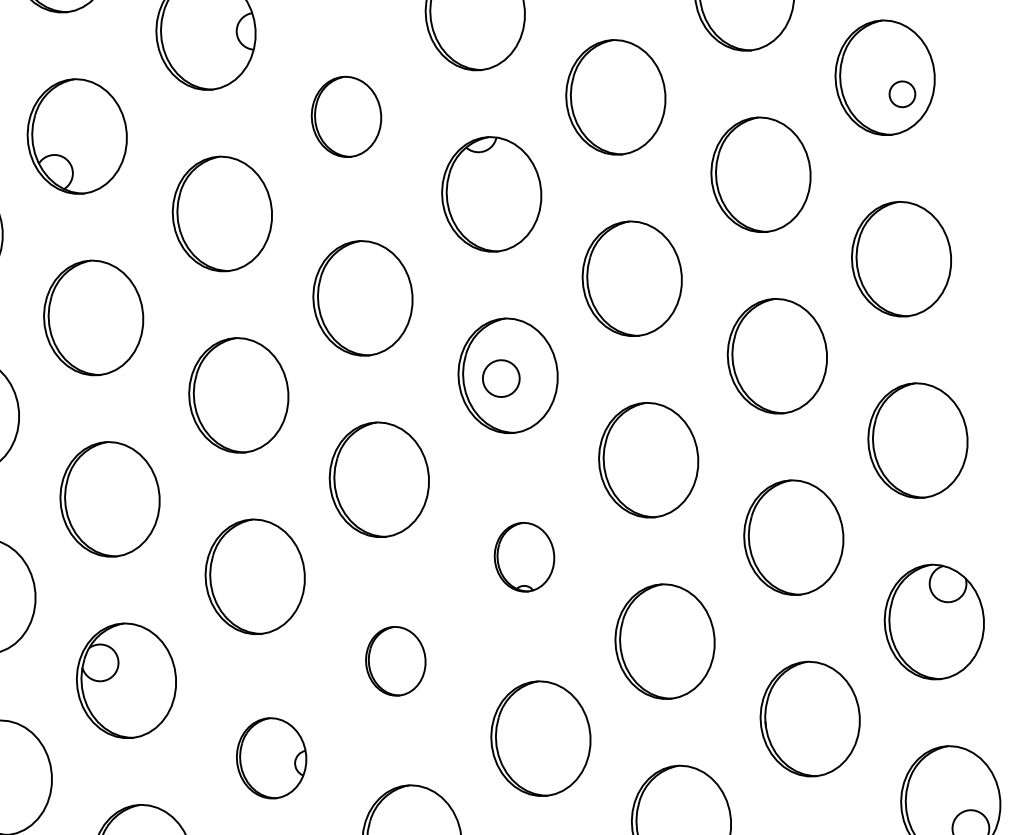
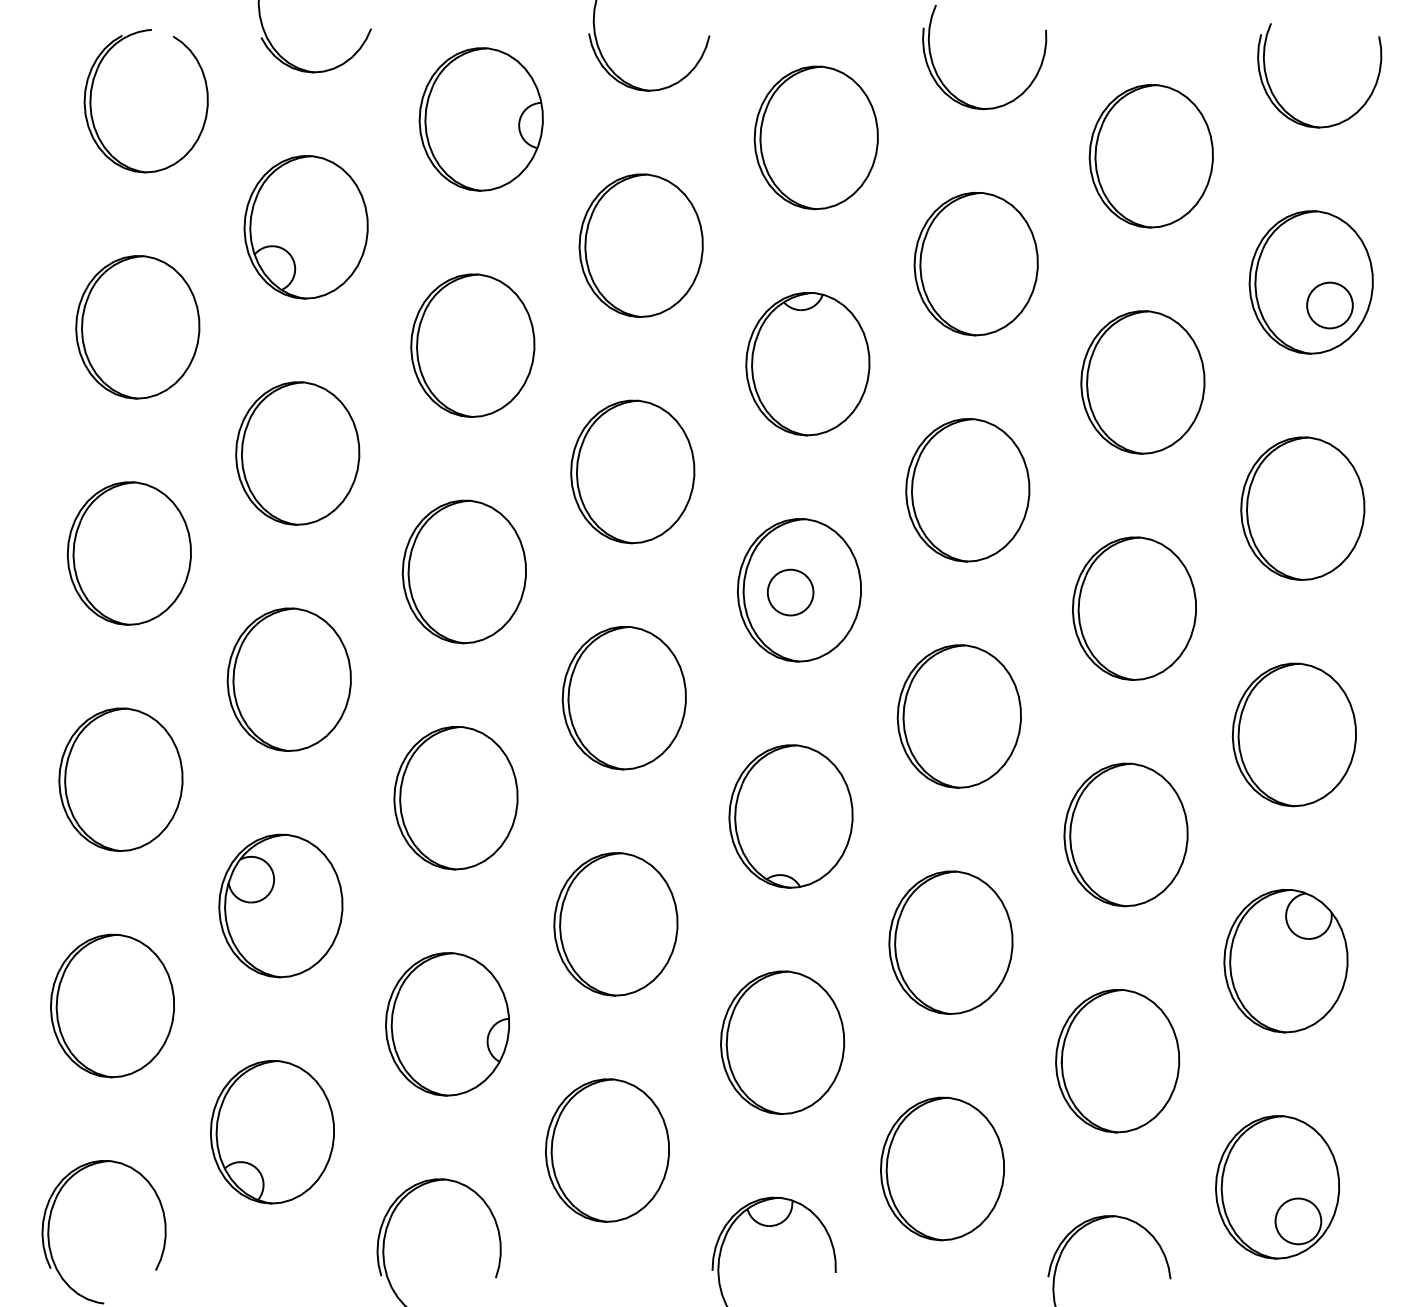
circle: (902, 94) -> (1329, 305), size x1.43
part: (345, 116) -> (640, 245), size x1.43
part: (524, 557) -> (790, 816), size x1.67
part: (395, 661) -> (615, 924), size x1.67
part: (271, 758) -> (447, 1024), size x1.43

